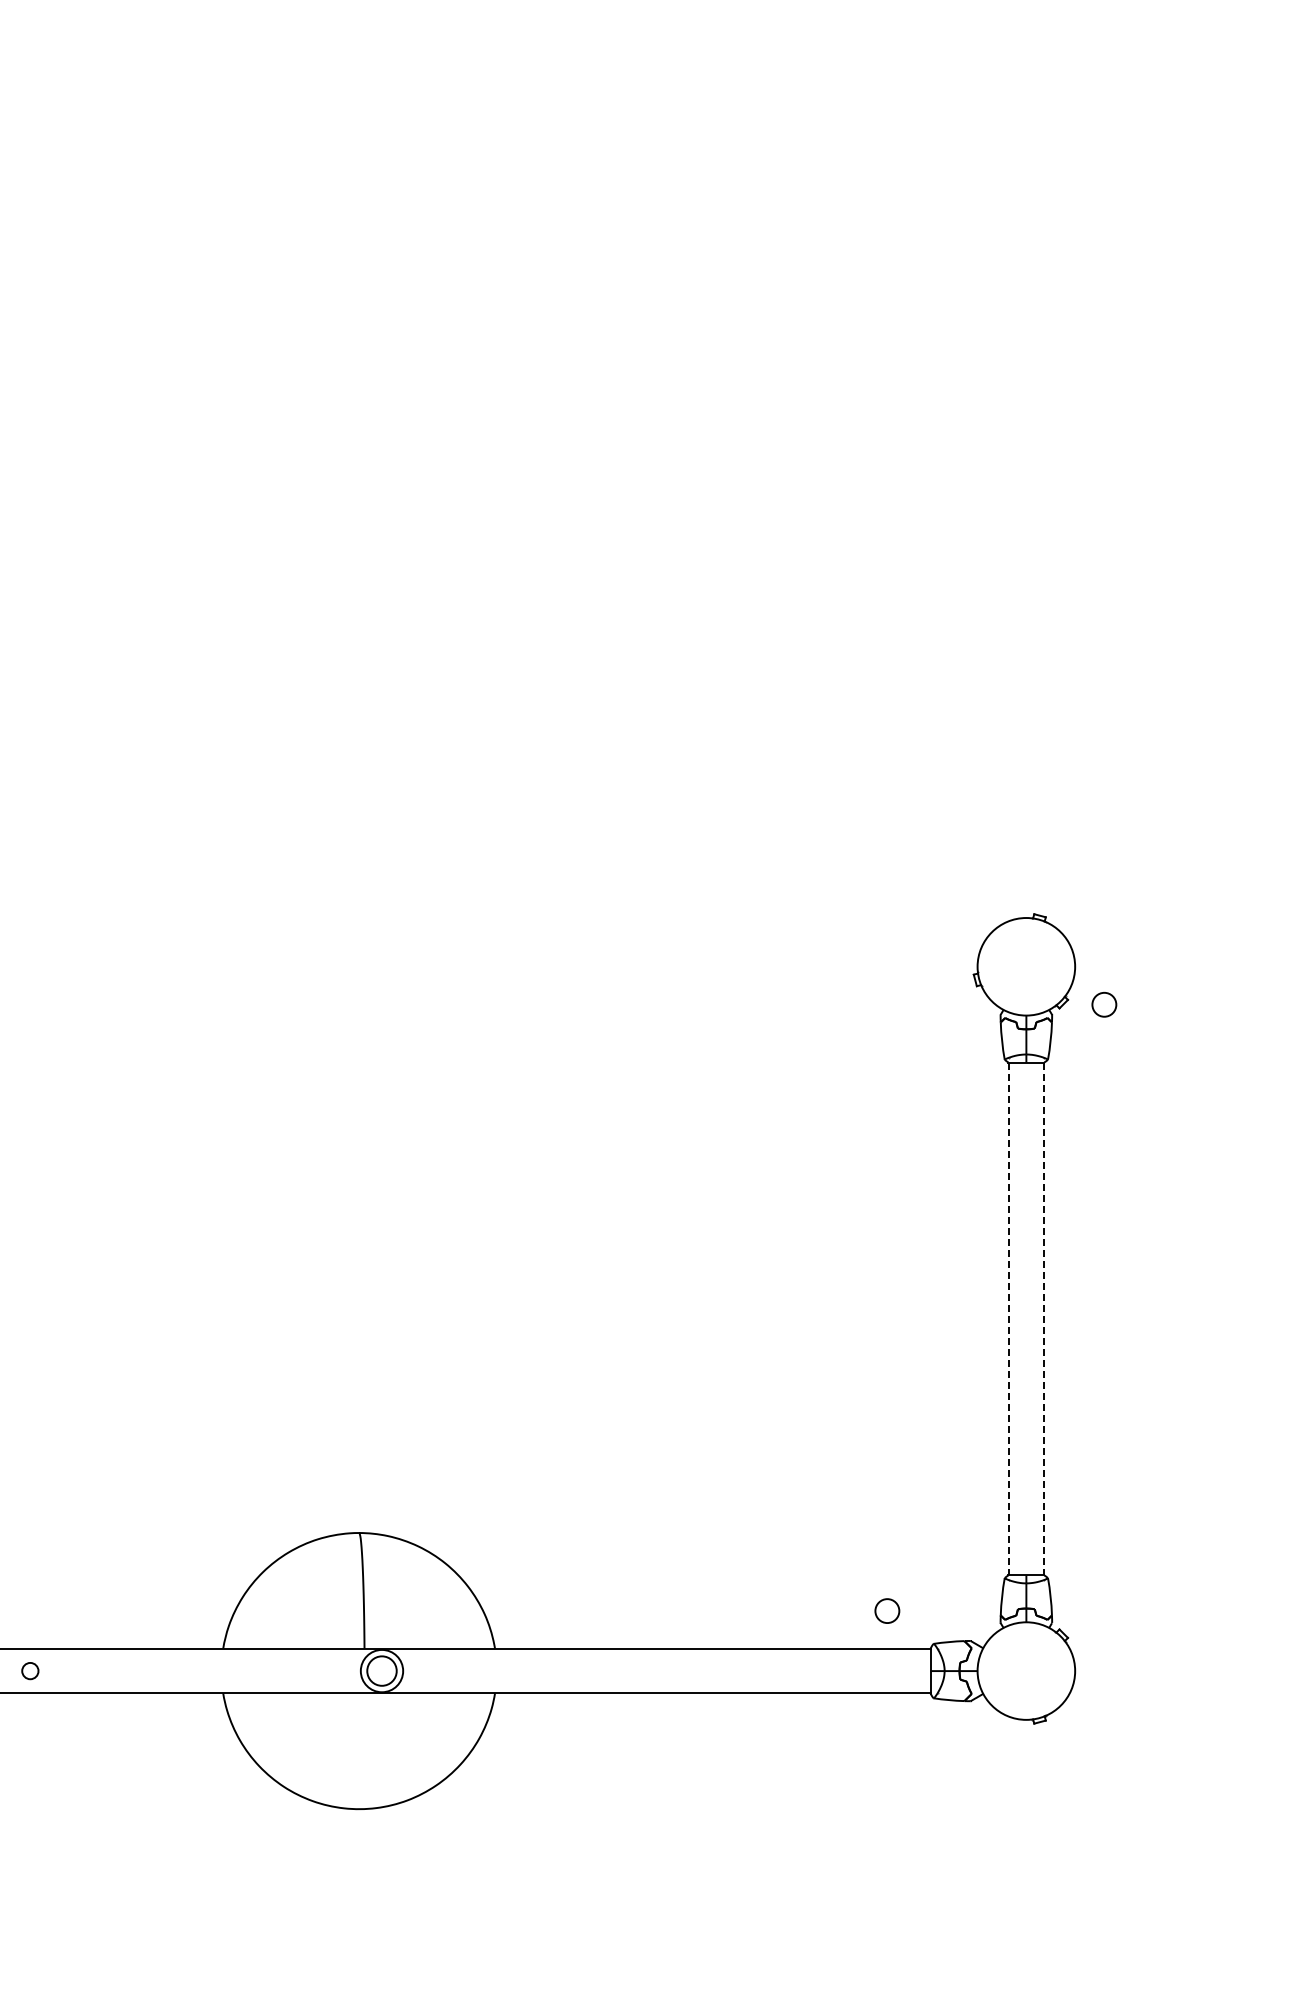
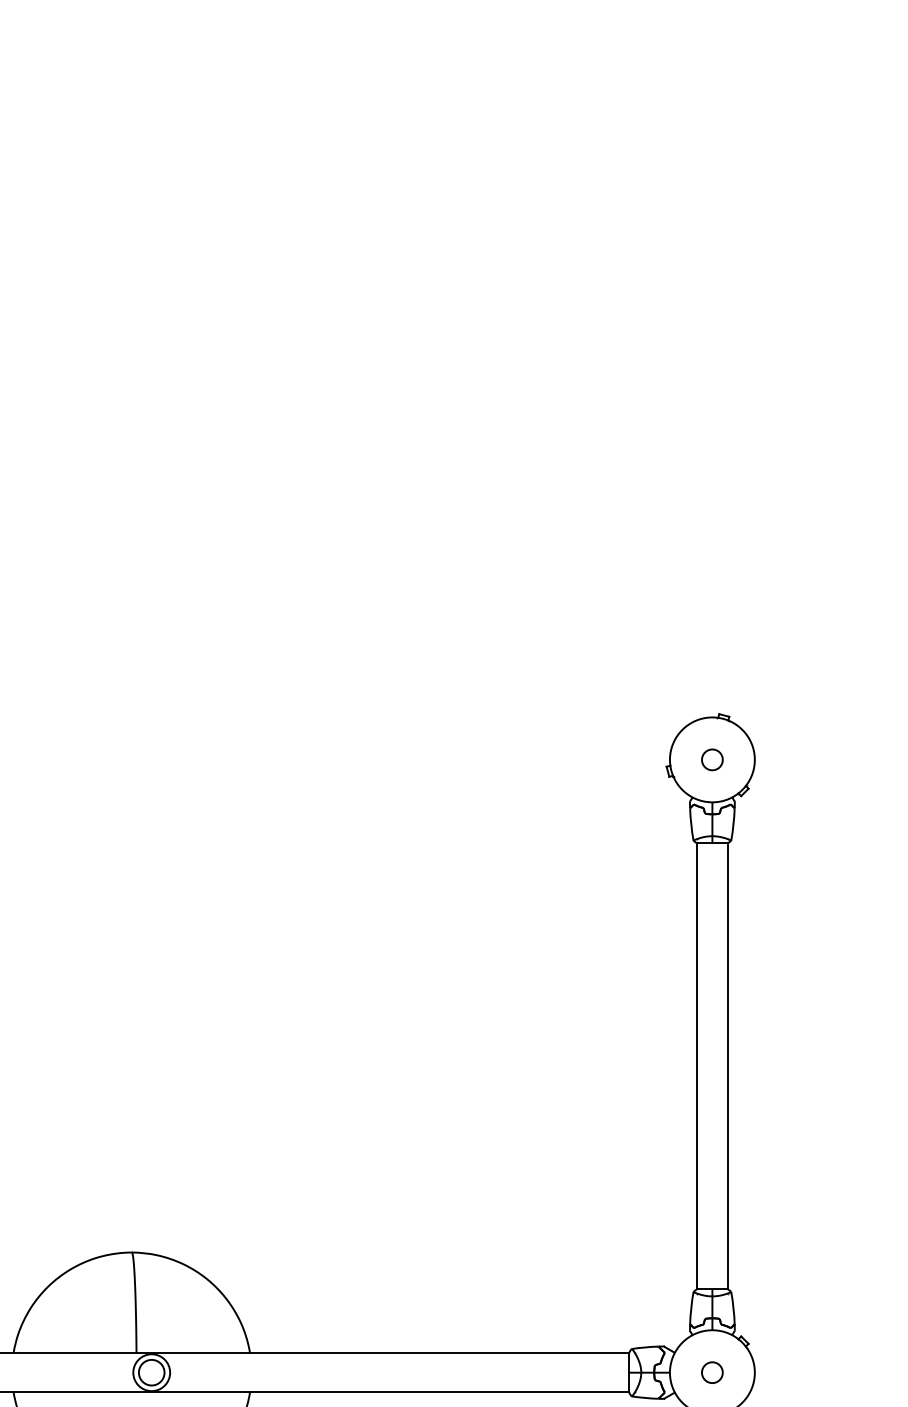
circle: (1104, 1004) -> (712, 759), moved
line: (1008, 1319) -> (696, 1066), dashed -> solid
line: (1043, 1319) -> (727, 1066), dashed -> solid
circle: (887, 1610) -> (712, 1372), moved

